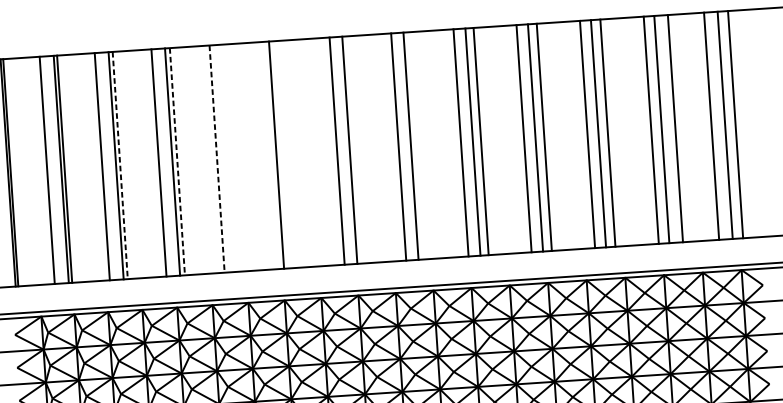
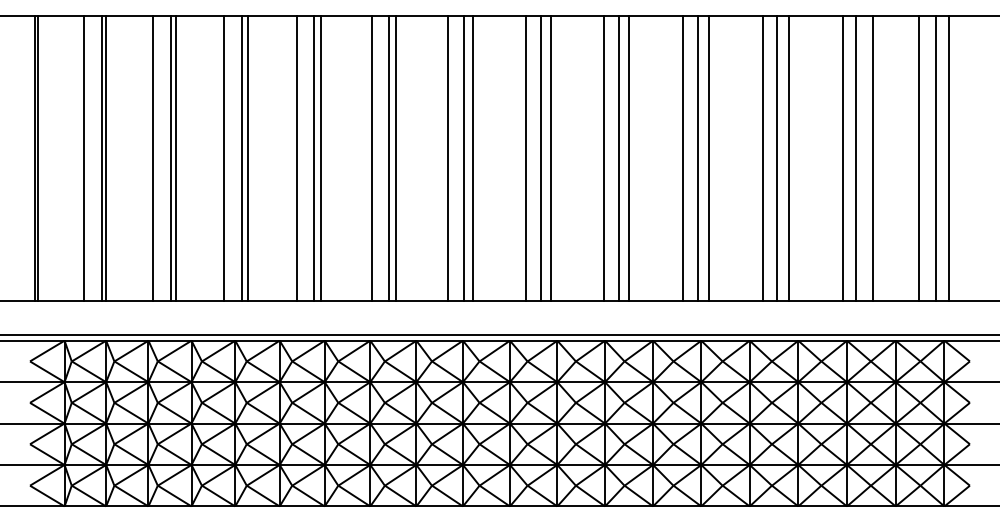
line: (418, 145) -> (550, 158), added
line: (356, 149) -> (472, 158), added
line: (289, 154) -> (388, 158), added
line: (295, 154) -> (396, 158), added
line: (236, 157) -> (321, 158), added
line: (230, 158) -> (314, 158), added
line: (217, 159) -> (297, 158), dashed -> solid
line: (177, 161) -> (247, 158), dashed -> solid
line: (120, 165) -> (175, 158), dashed -> solid

